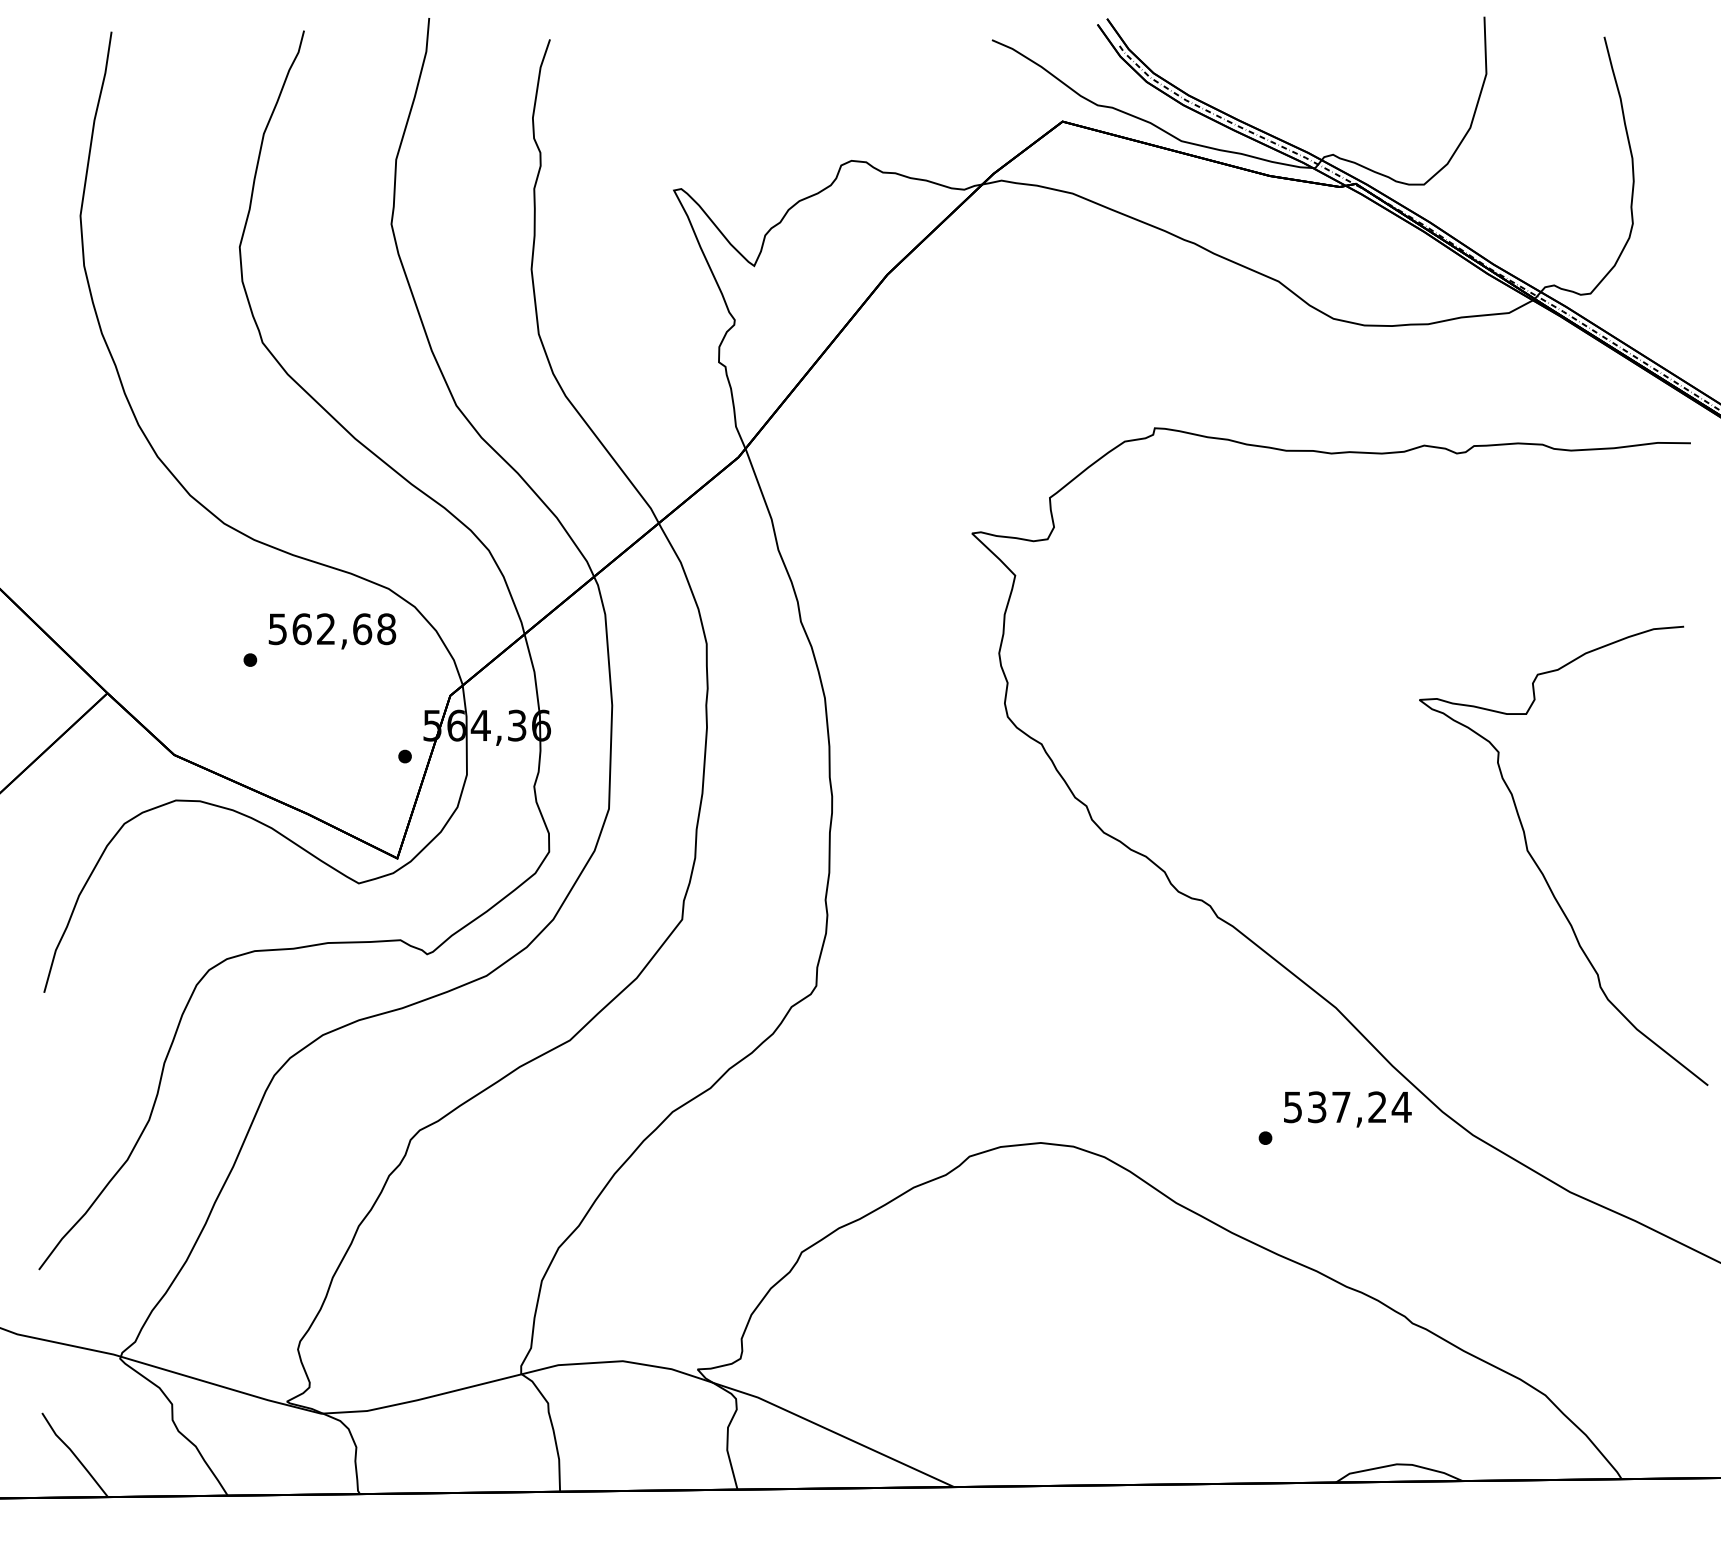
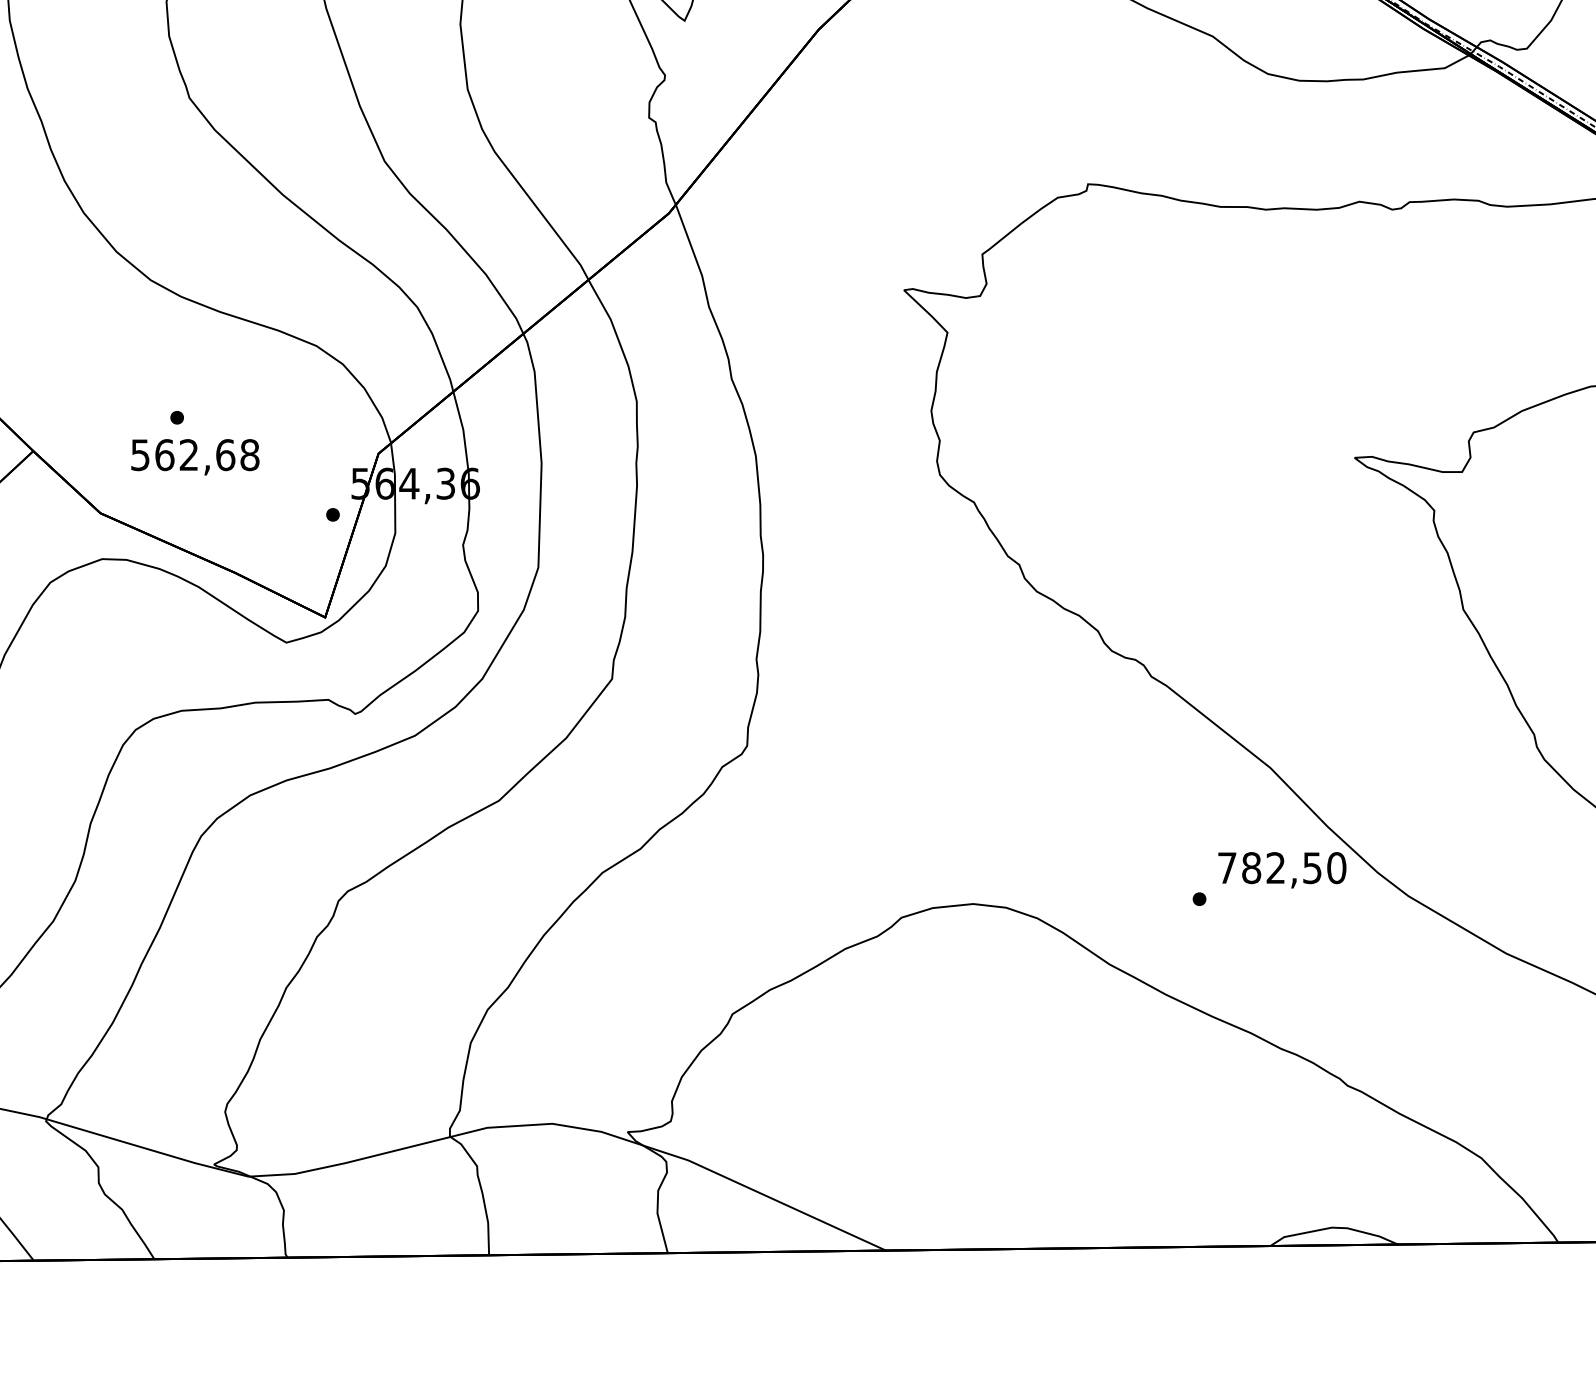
text: (332, 631) -> (195, 457), moved
text: (1347, 1107) -> (1282, 868), 537,24 -> 782,50

